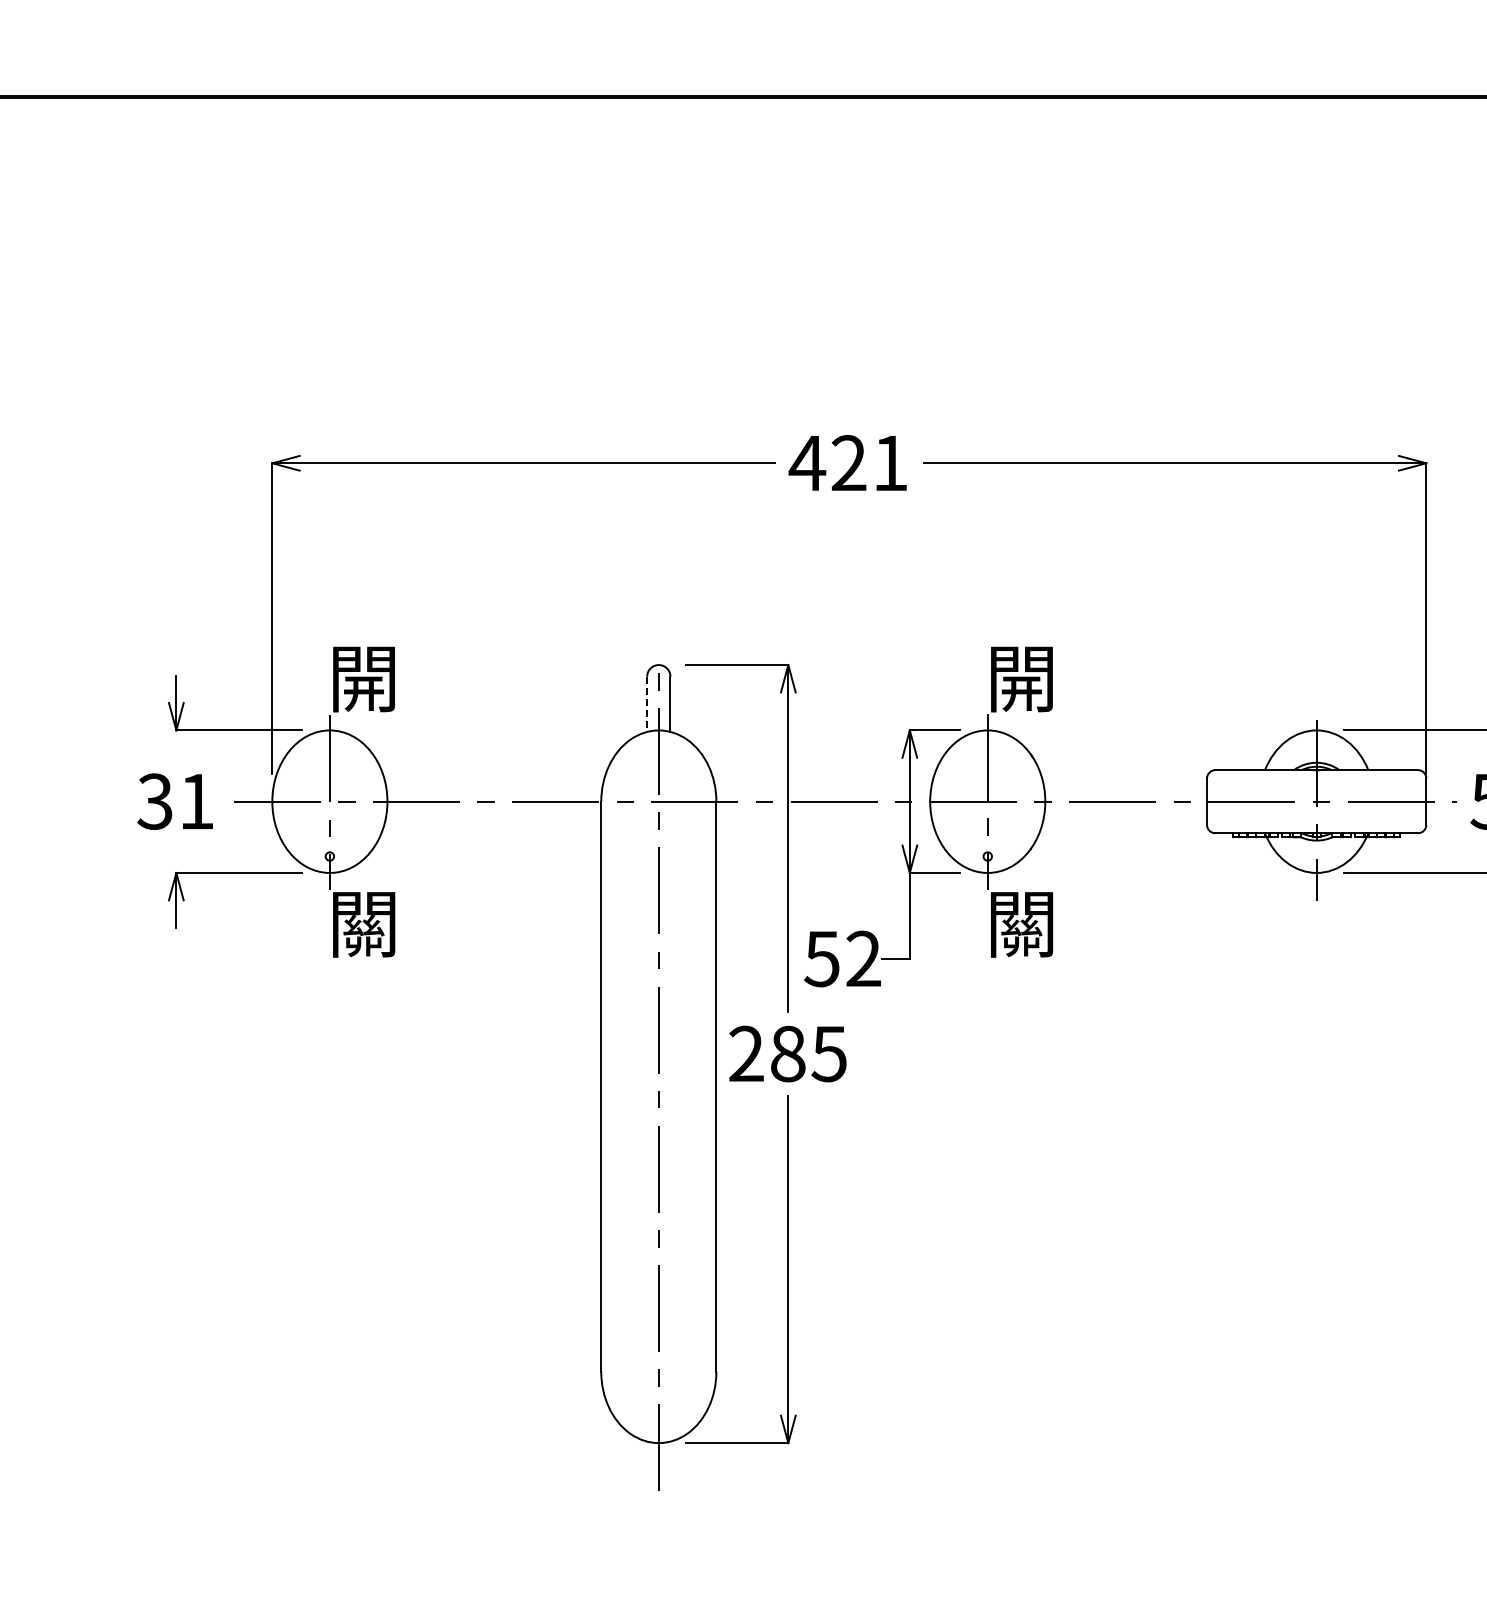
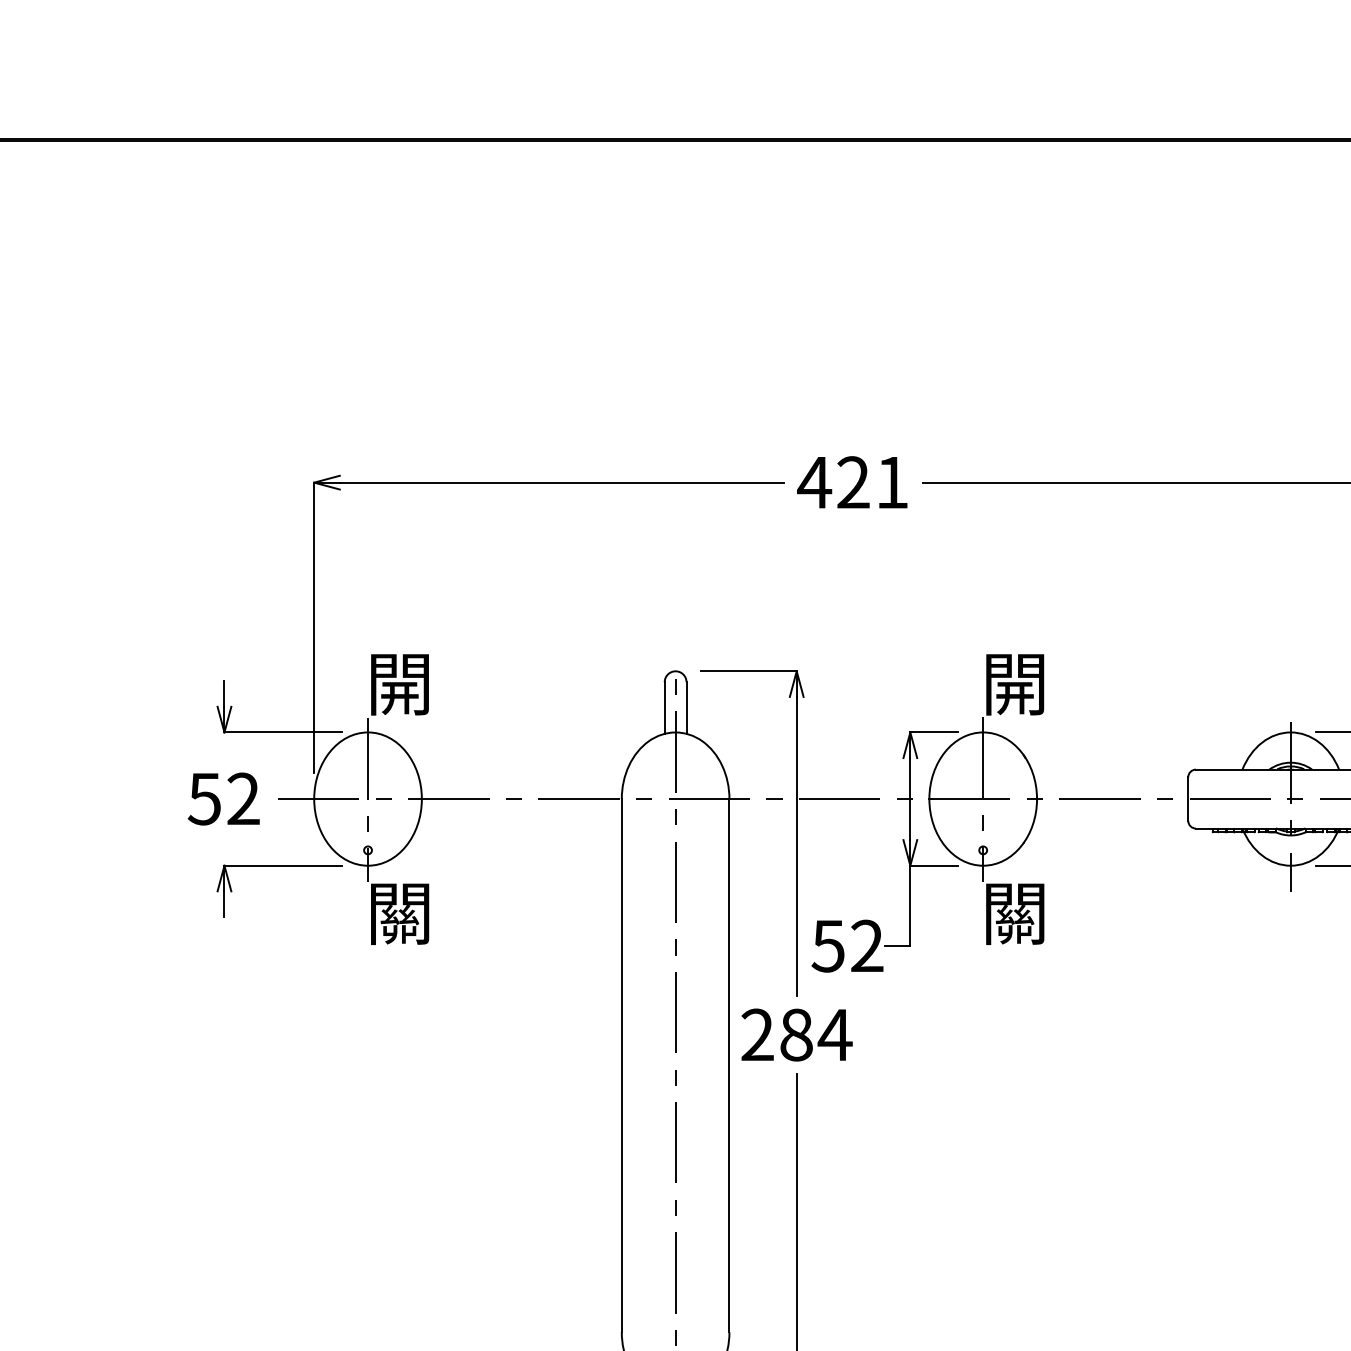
line: (647, 704) -> (665, 708), dashed -> solid
text: (175, 801) -> (223, 798), 31 -> 52
text: (829, 1054) -> (835, 1035), 285 -> 284

